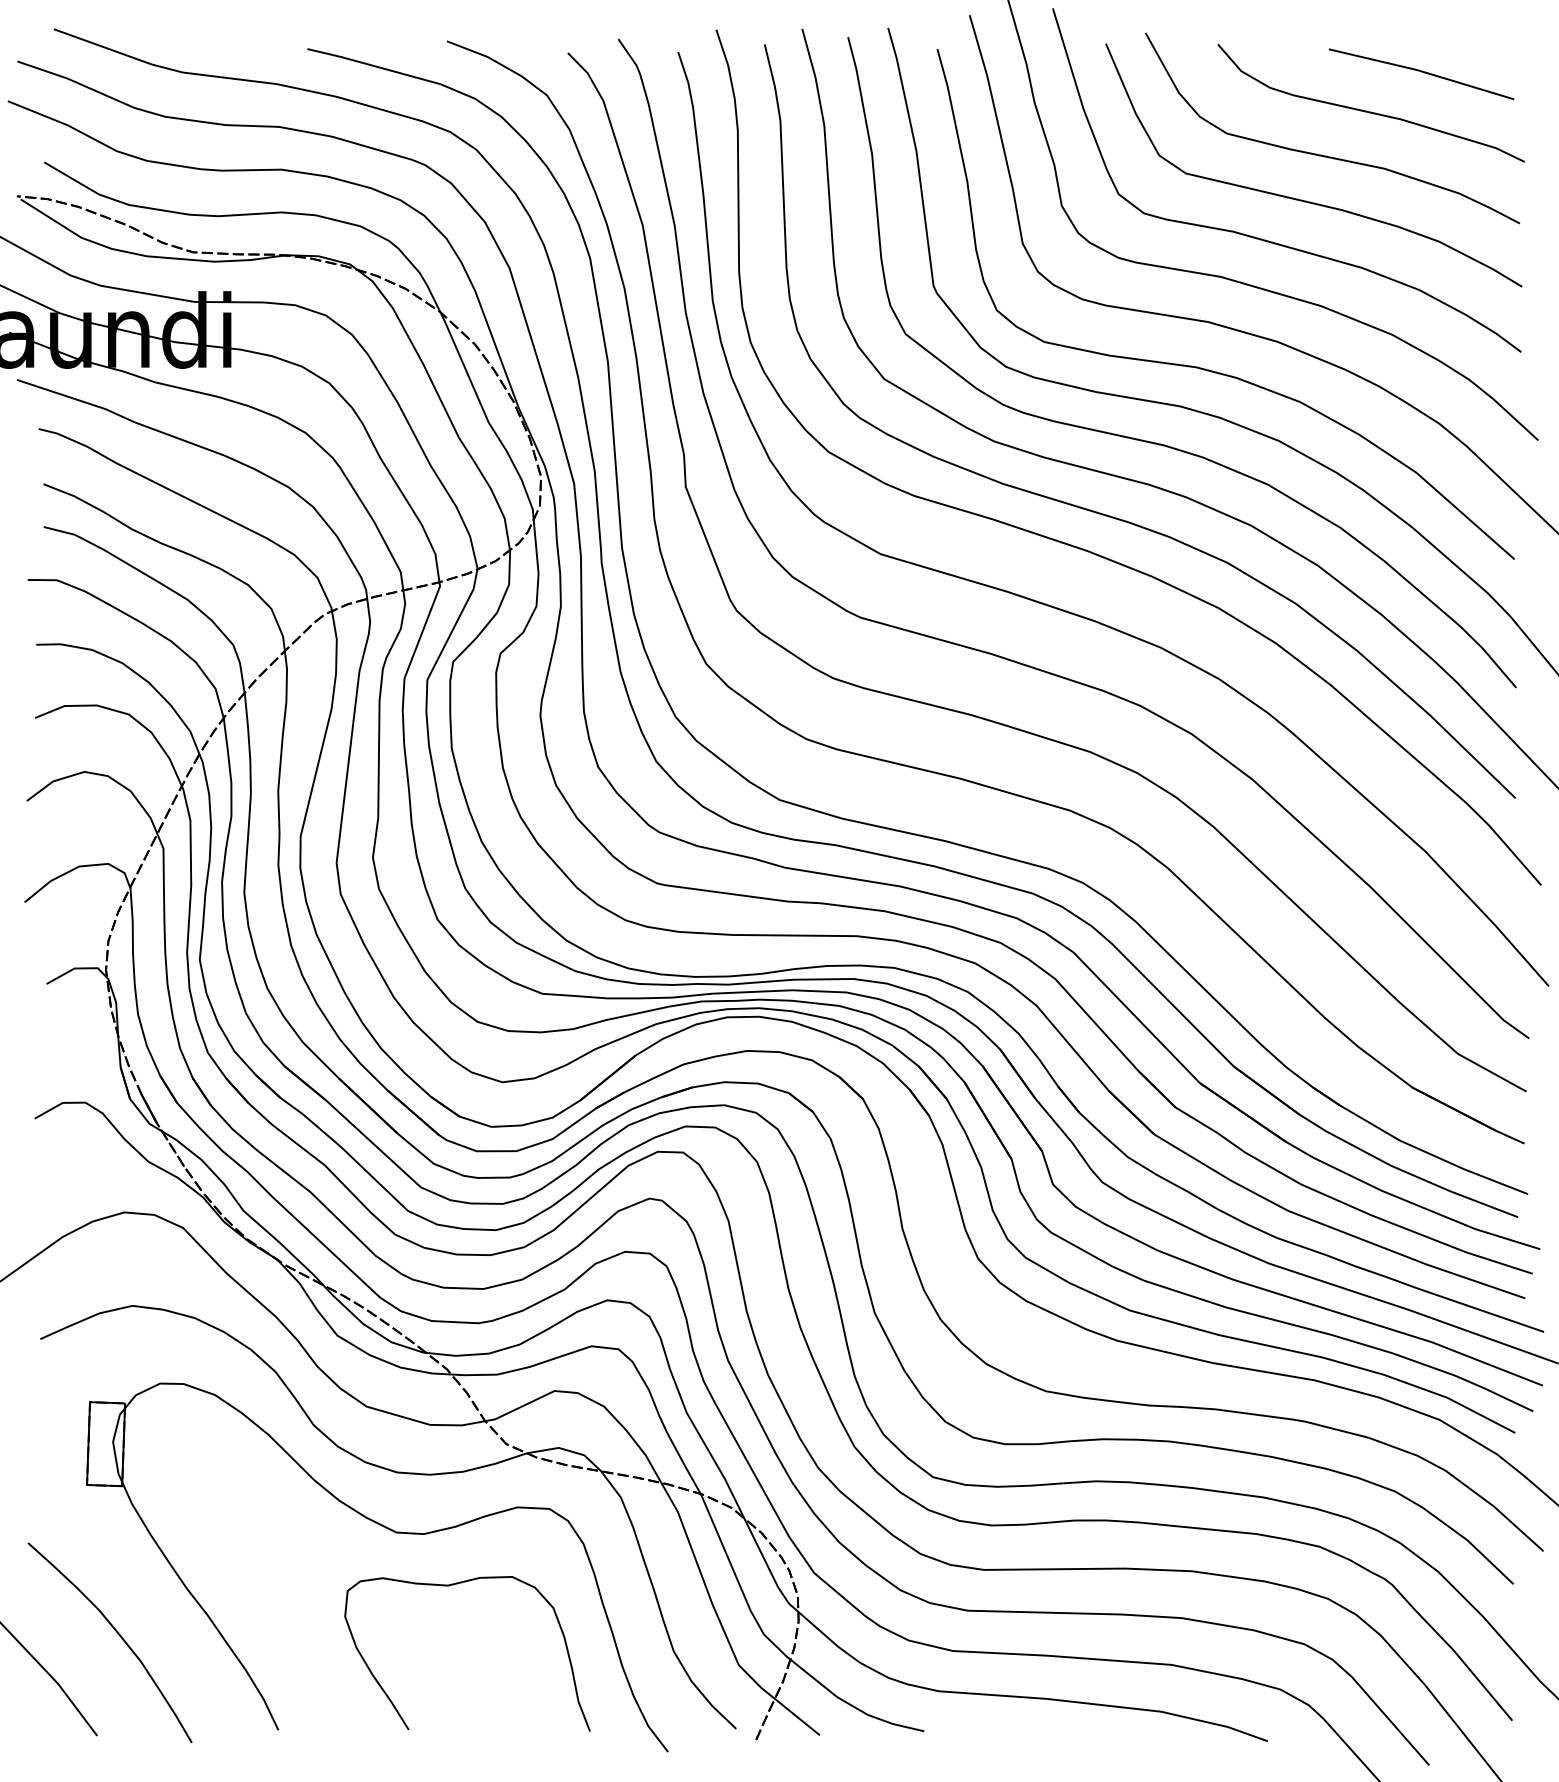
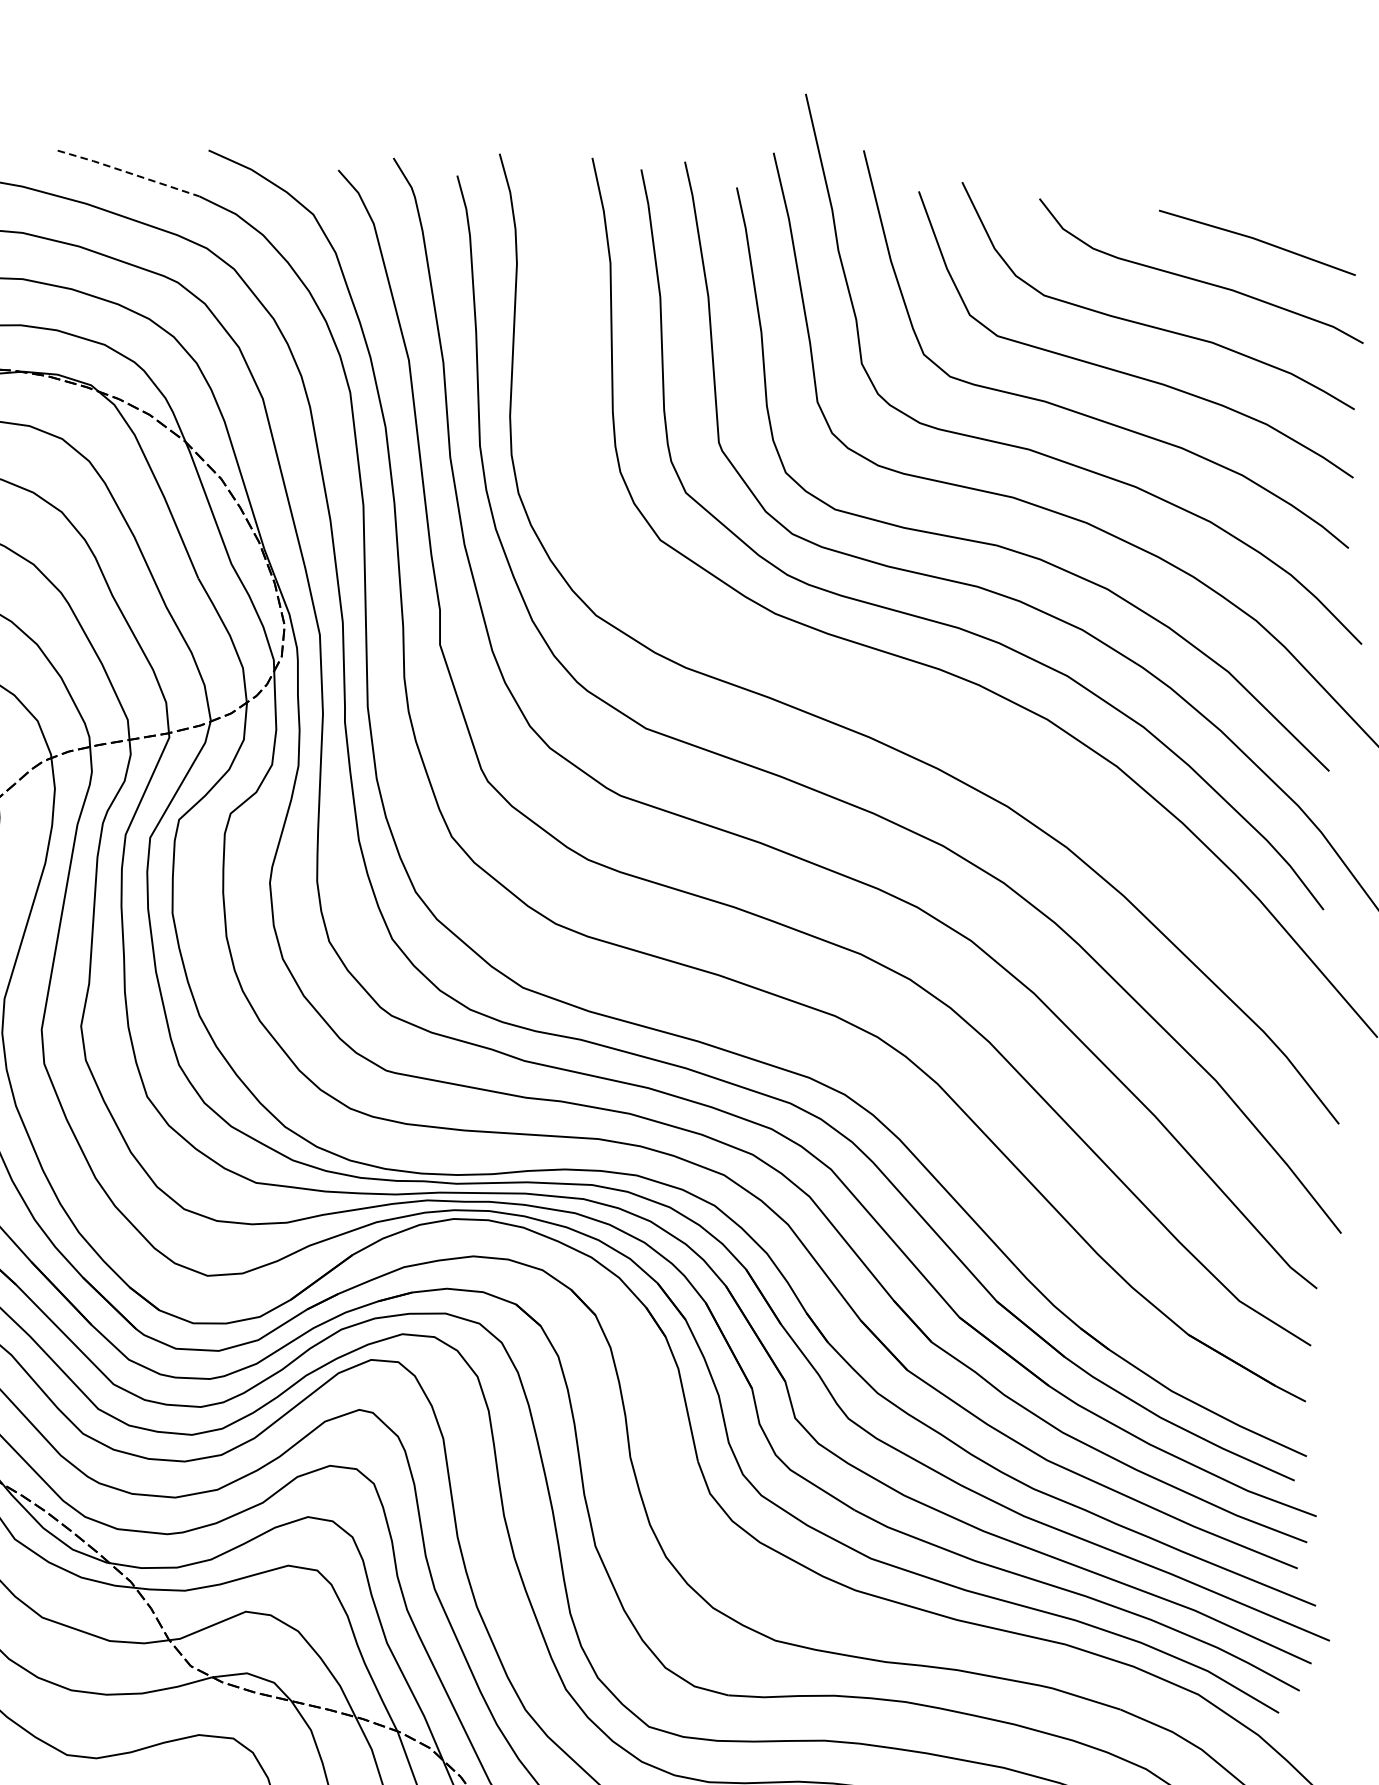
line: (373, 65) -> (128, 172), solid -> dashed
curve: (1107, 514) -> (893, 699), removed

